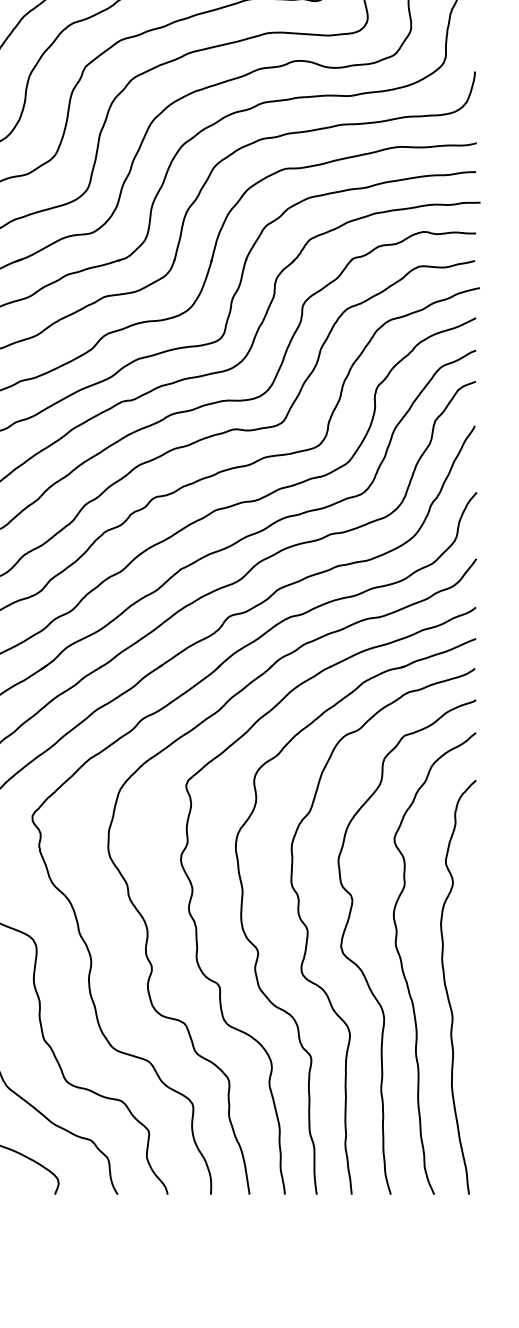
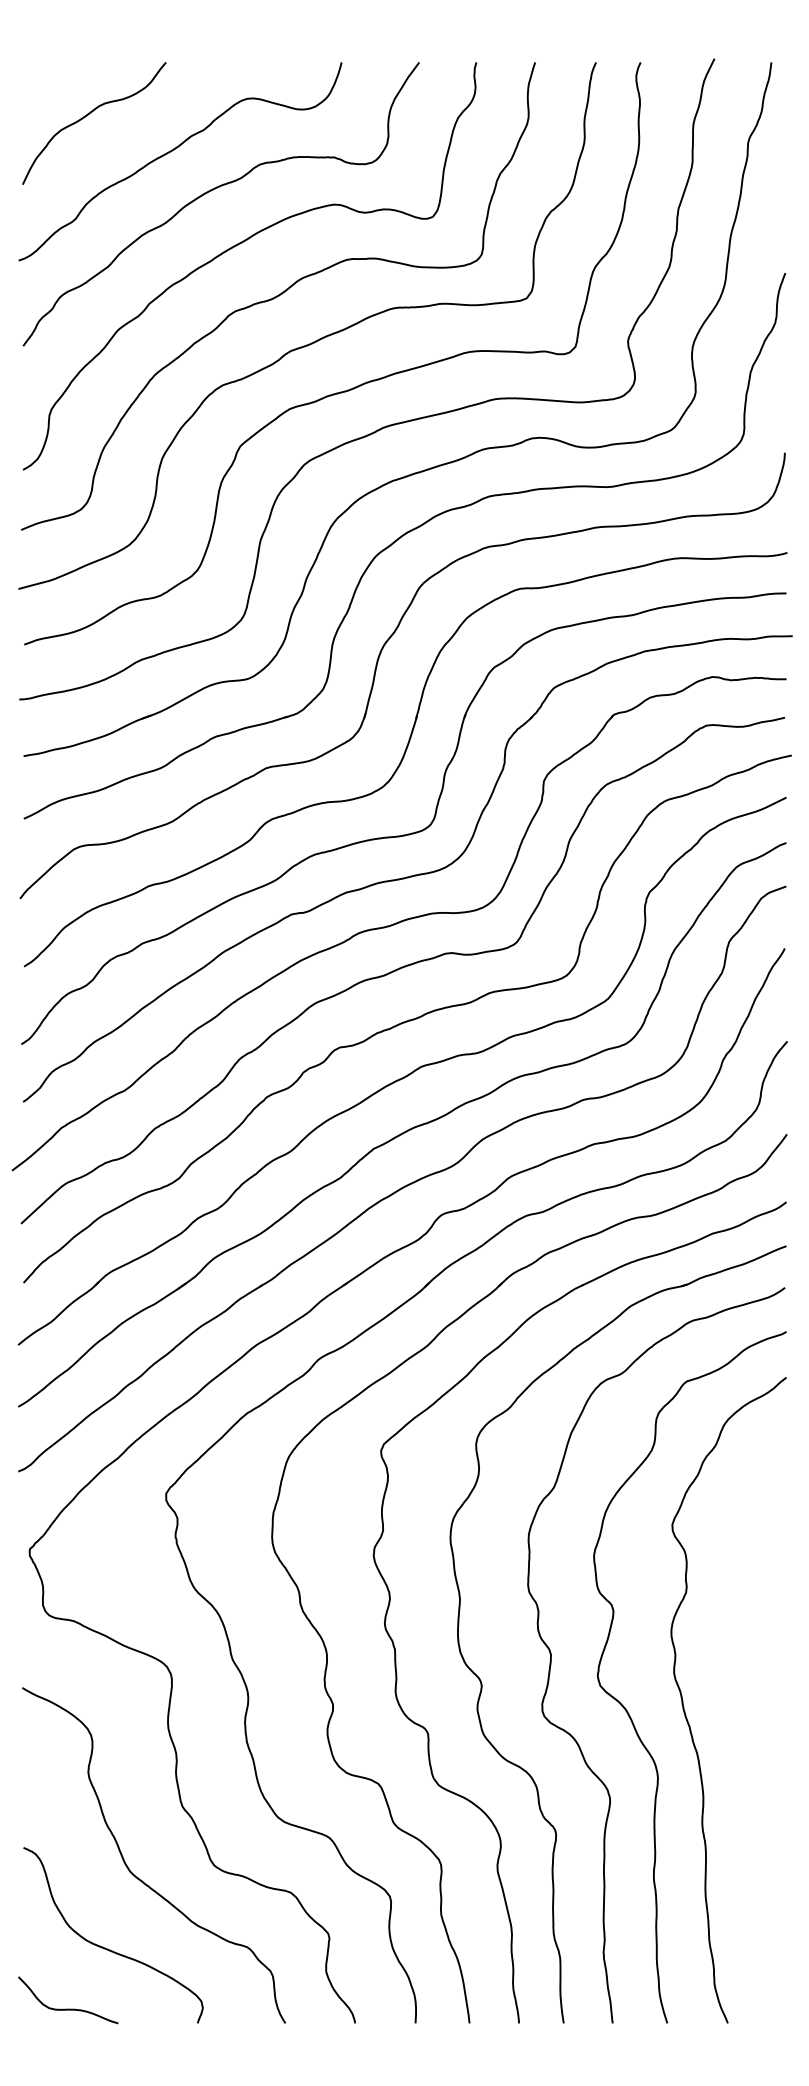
curve: (447, 990) -> (746, 1738), removed

